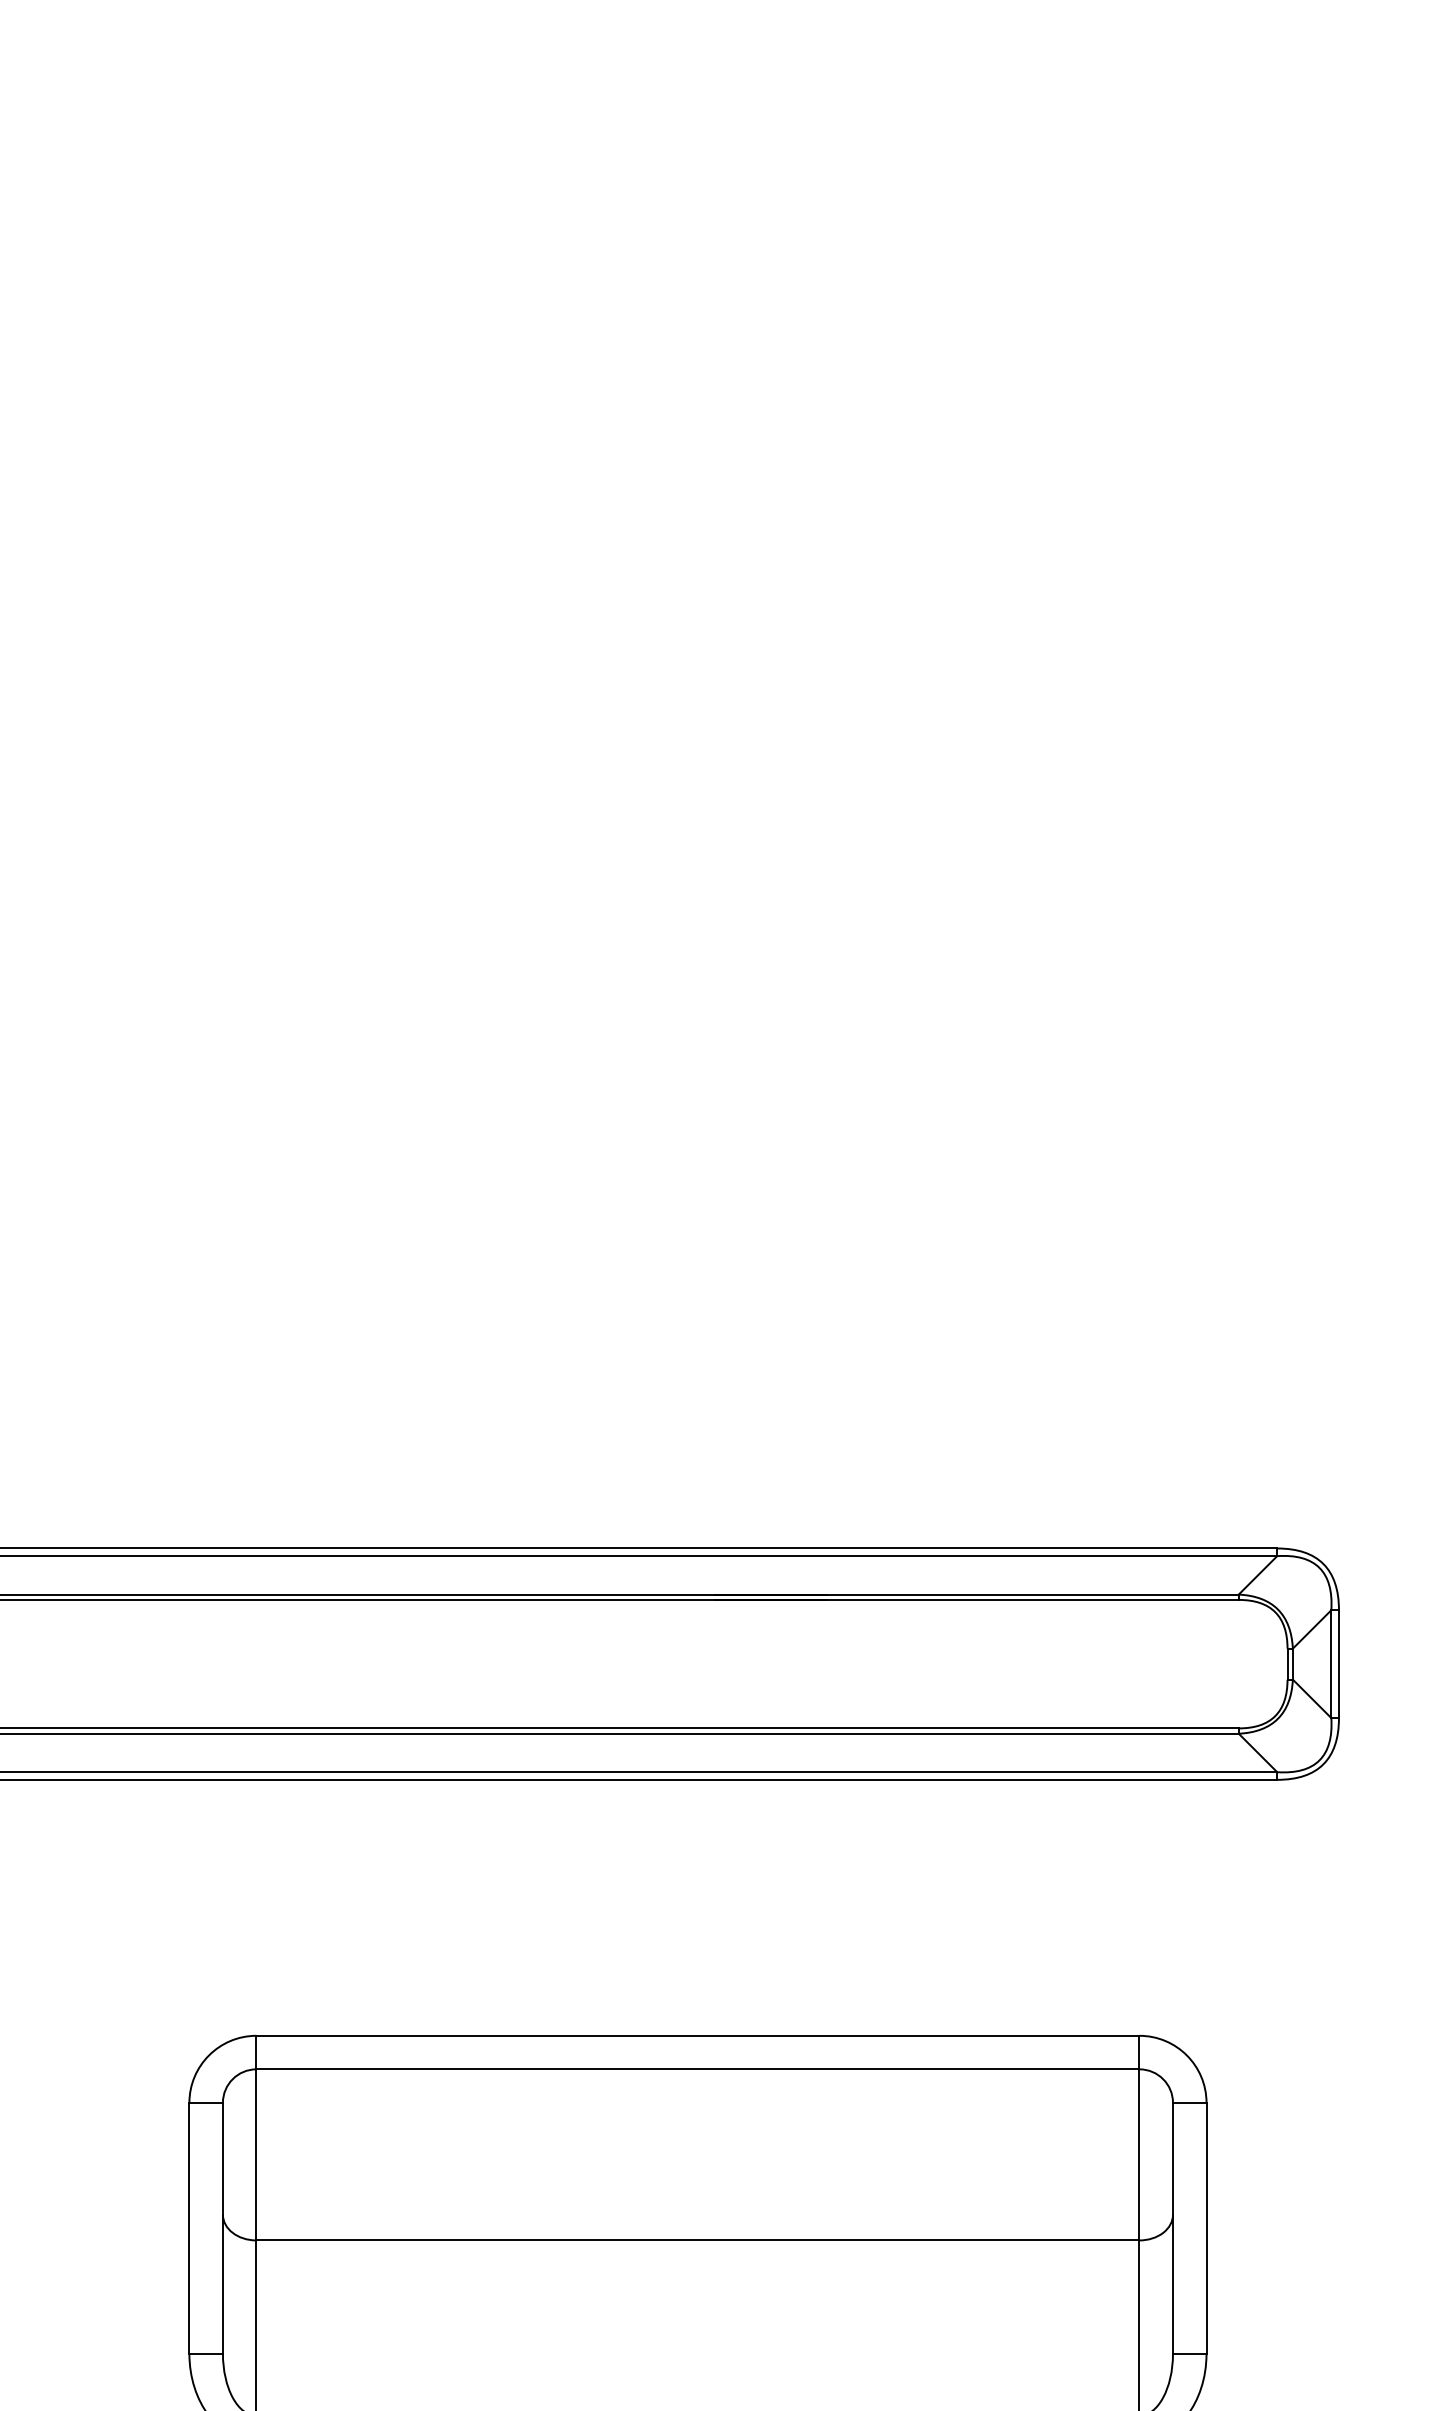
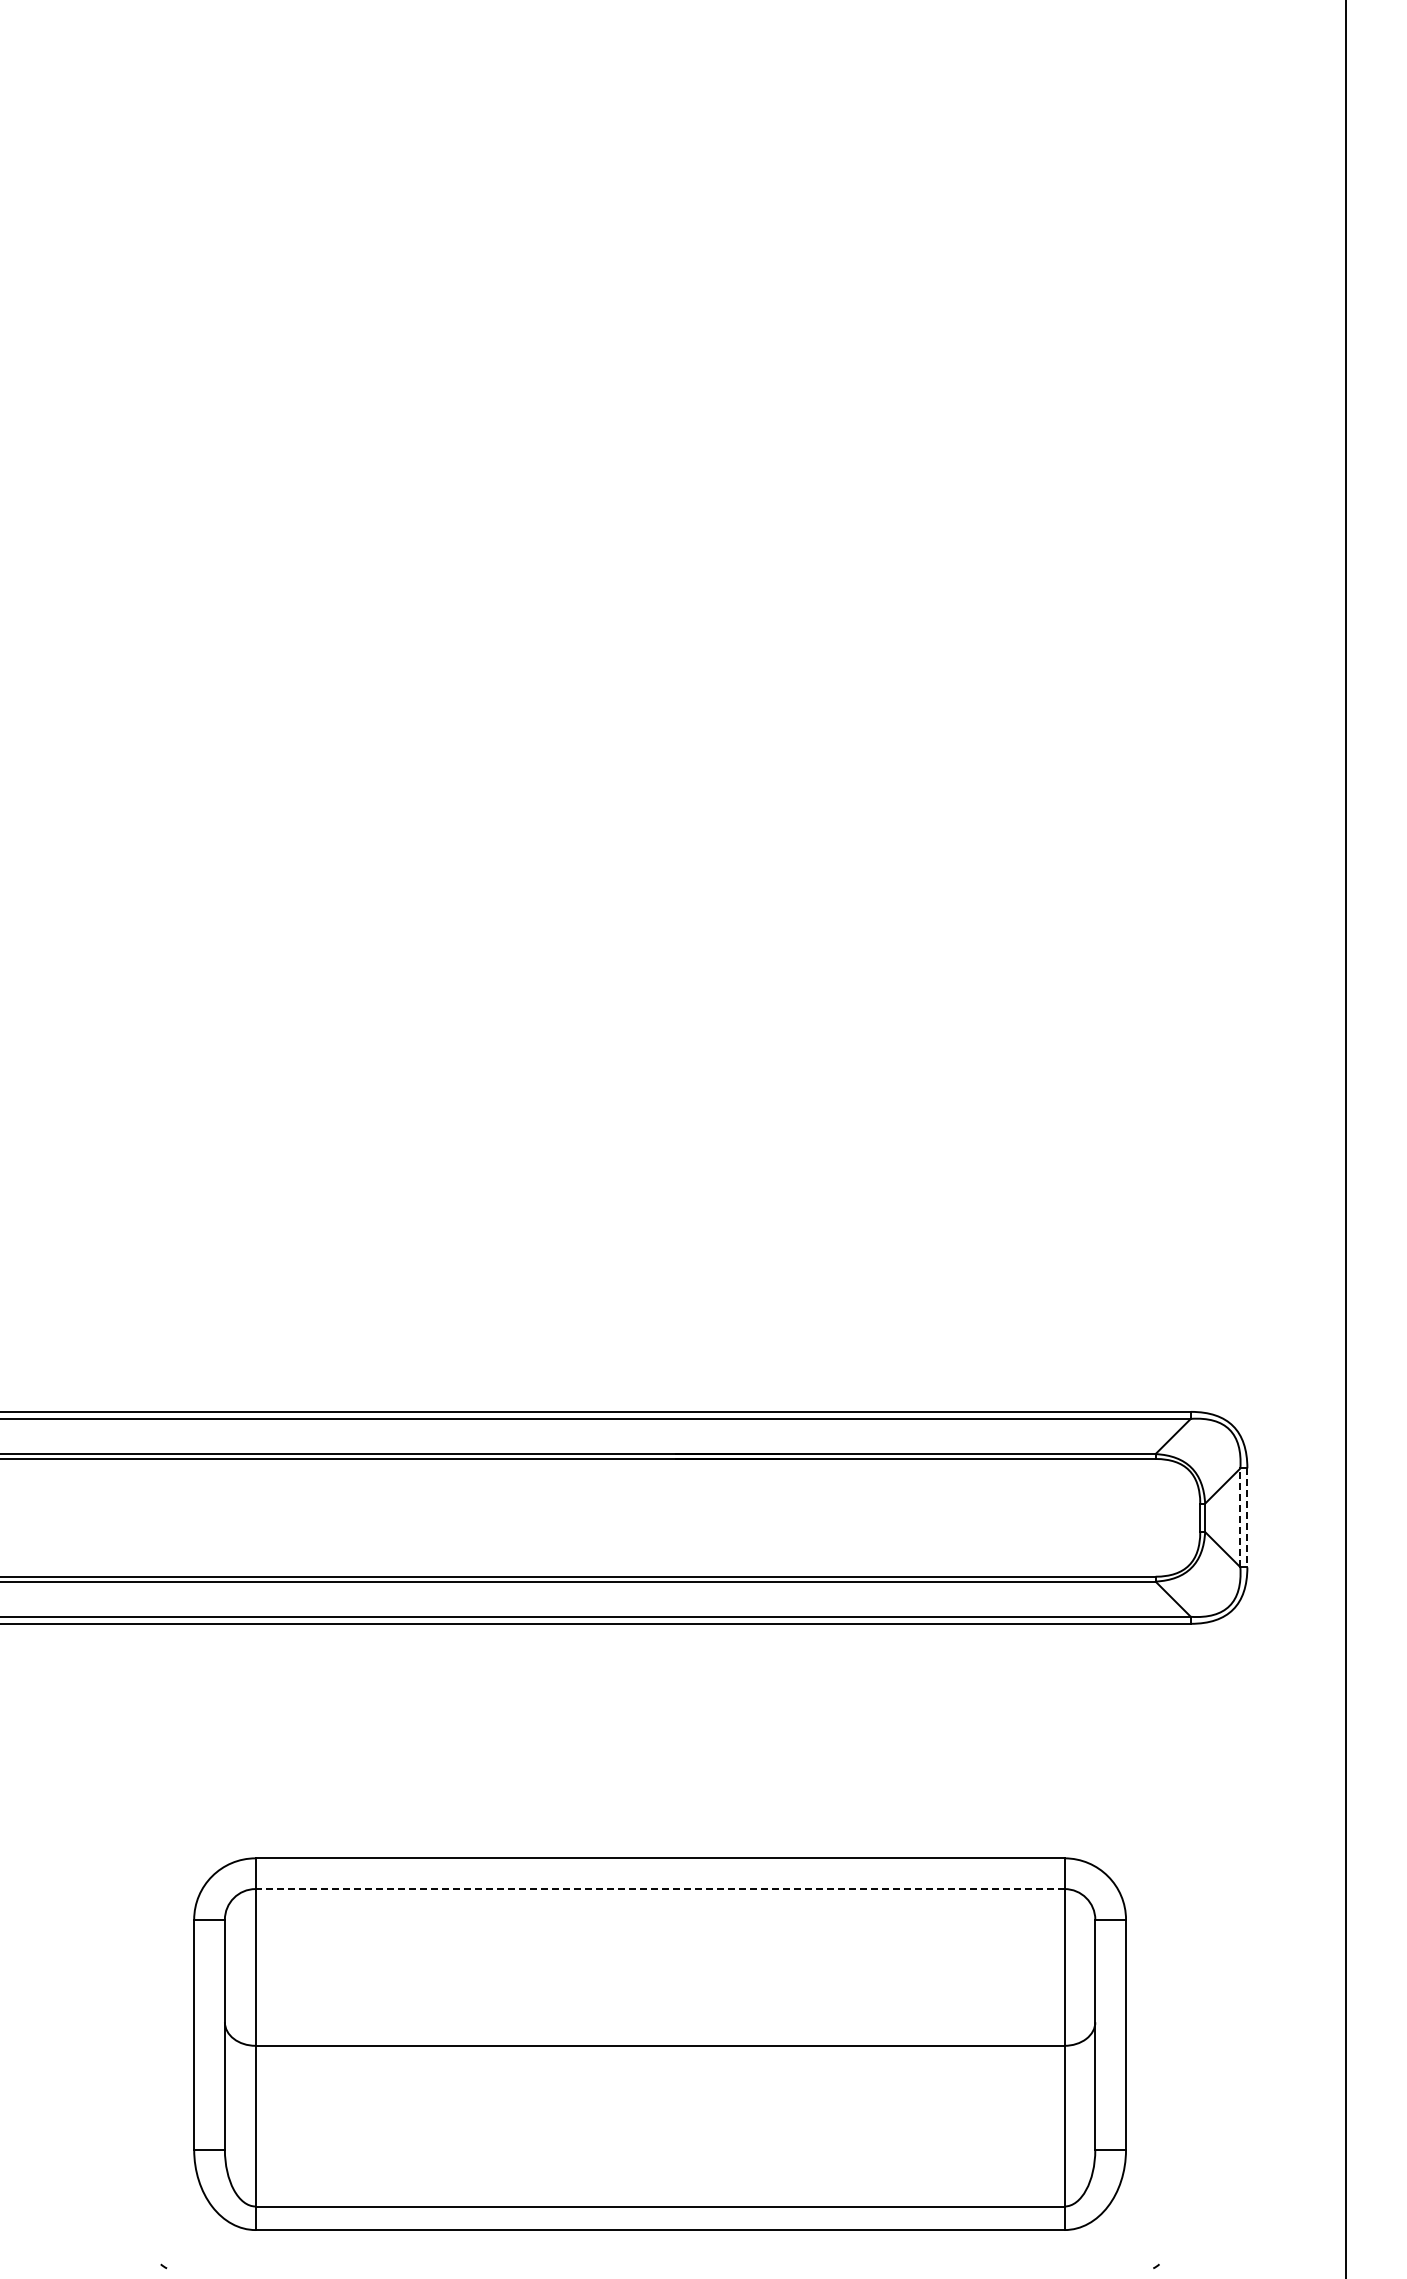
line: (1331, 1663) -> (1240, 1517), solid -> dashed
line: (1339, 1664) -> (1247, 1518), solid -> dashed
line: (697, 2069) -> (659, 1889), solid -> dashed

